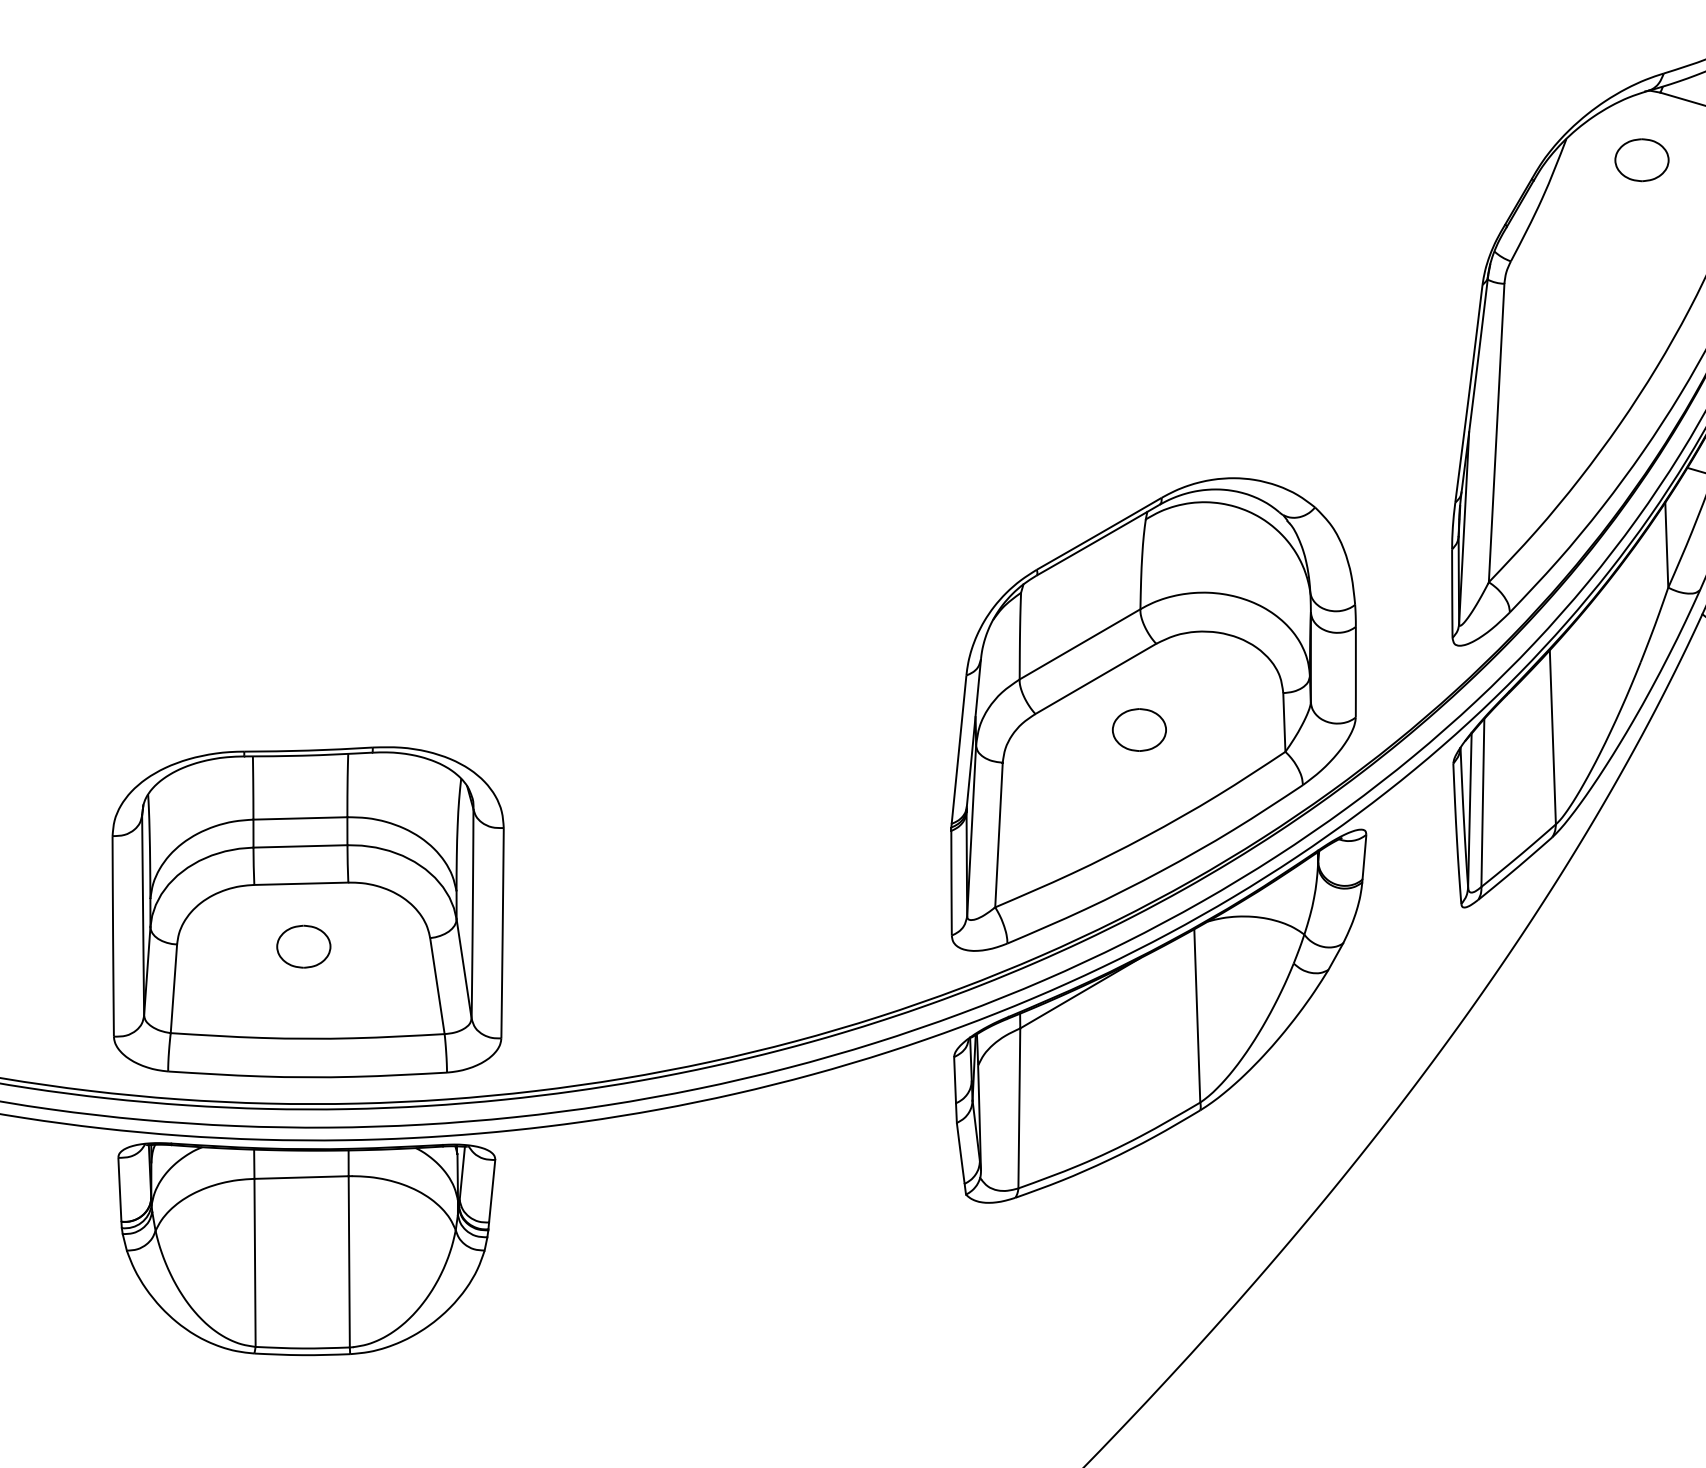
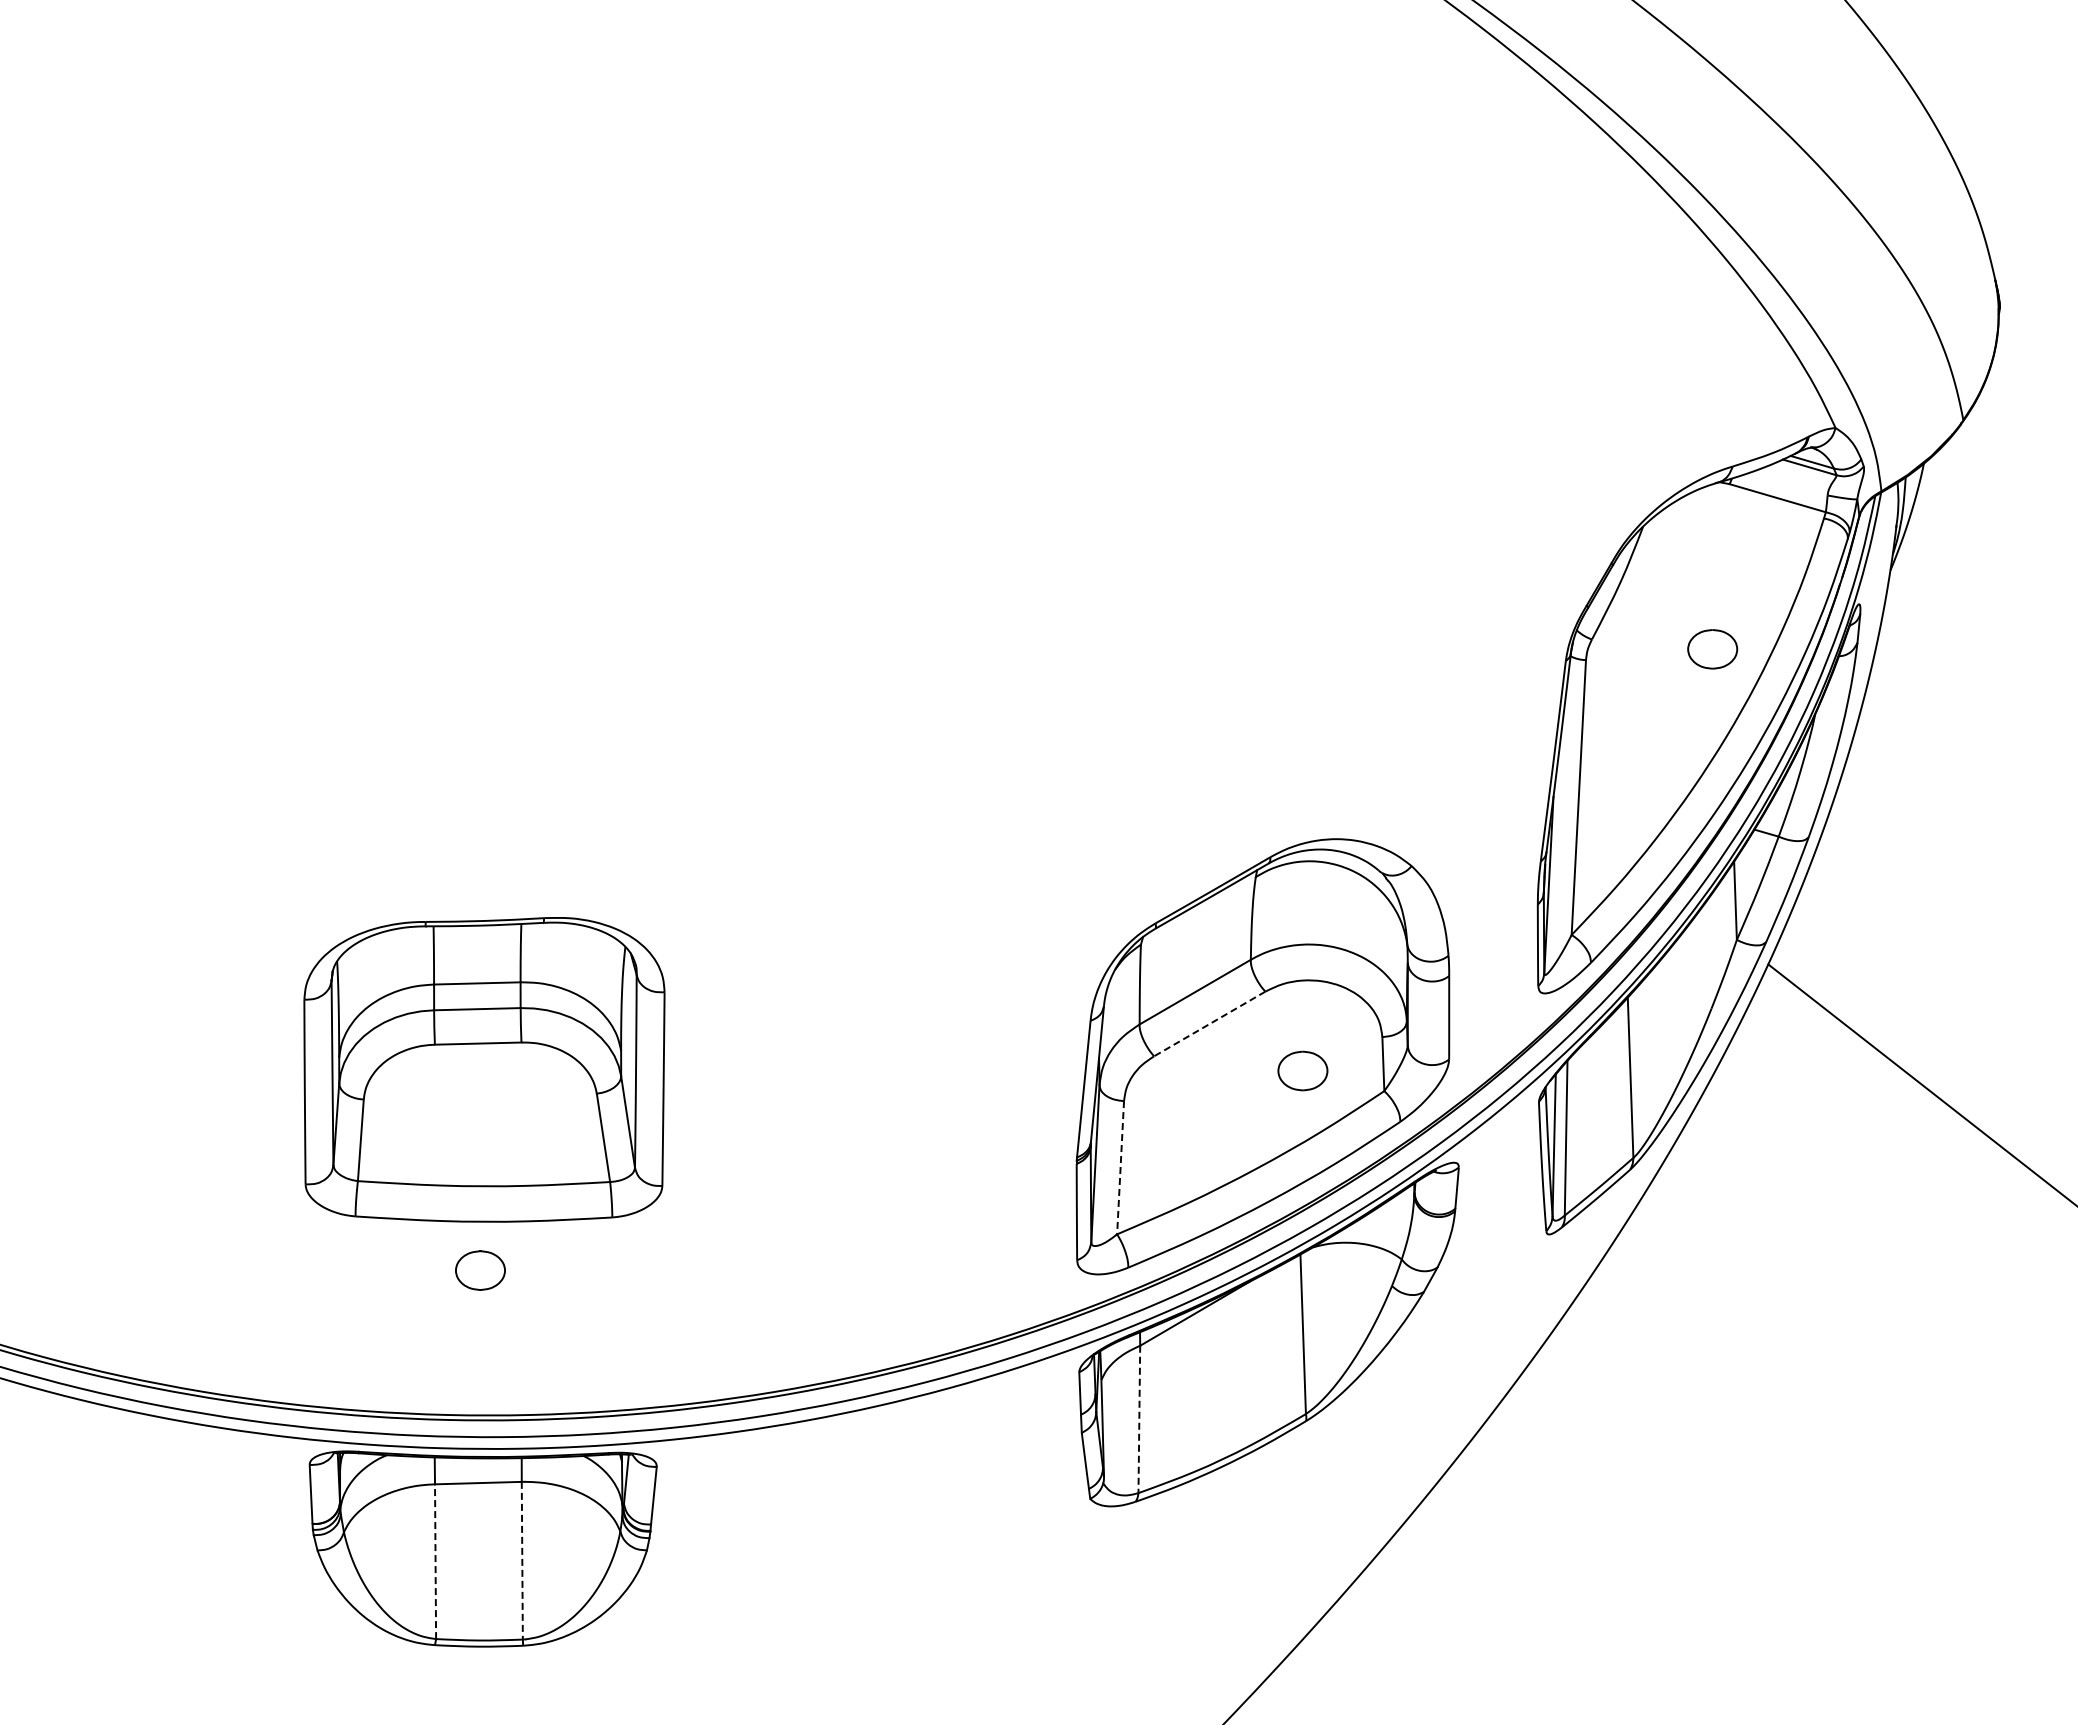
part: (1641, 160) -> (1712, 649), moved
line: (1095, 679) -> (1209, 1024), solid -> dashed
part: (1138, 729) -> (1302, 1070), moved
line: (998, 834) -> (1120, 1167), solid -> dashed
part: (308, 911) -> (484, 1069), moved
line: (1019, 1108) -> (1139, 1419), solid -> dashed
line: (349, 1261) -> (522, 1560), solid -> dashed
line: (254, 1262) -> (435, 1561), solid -> dashed

